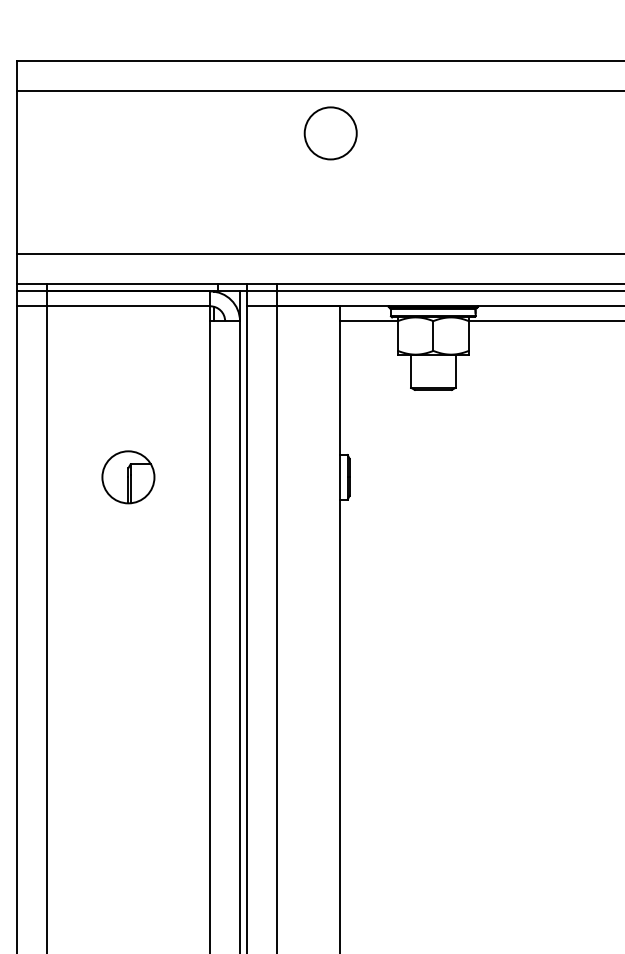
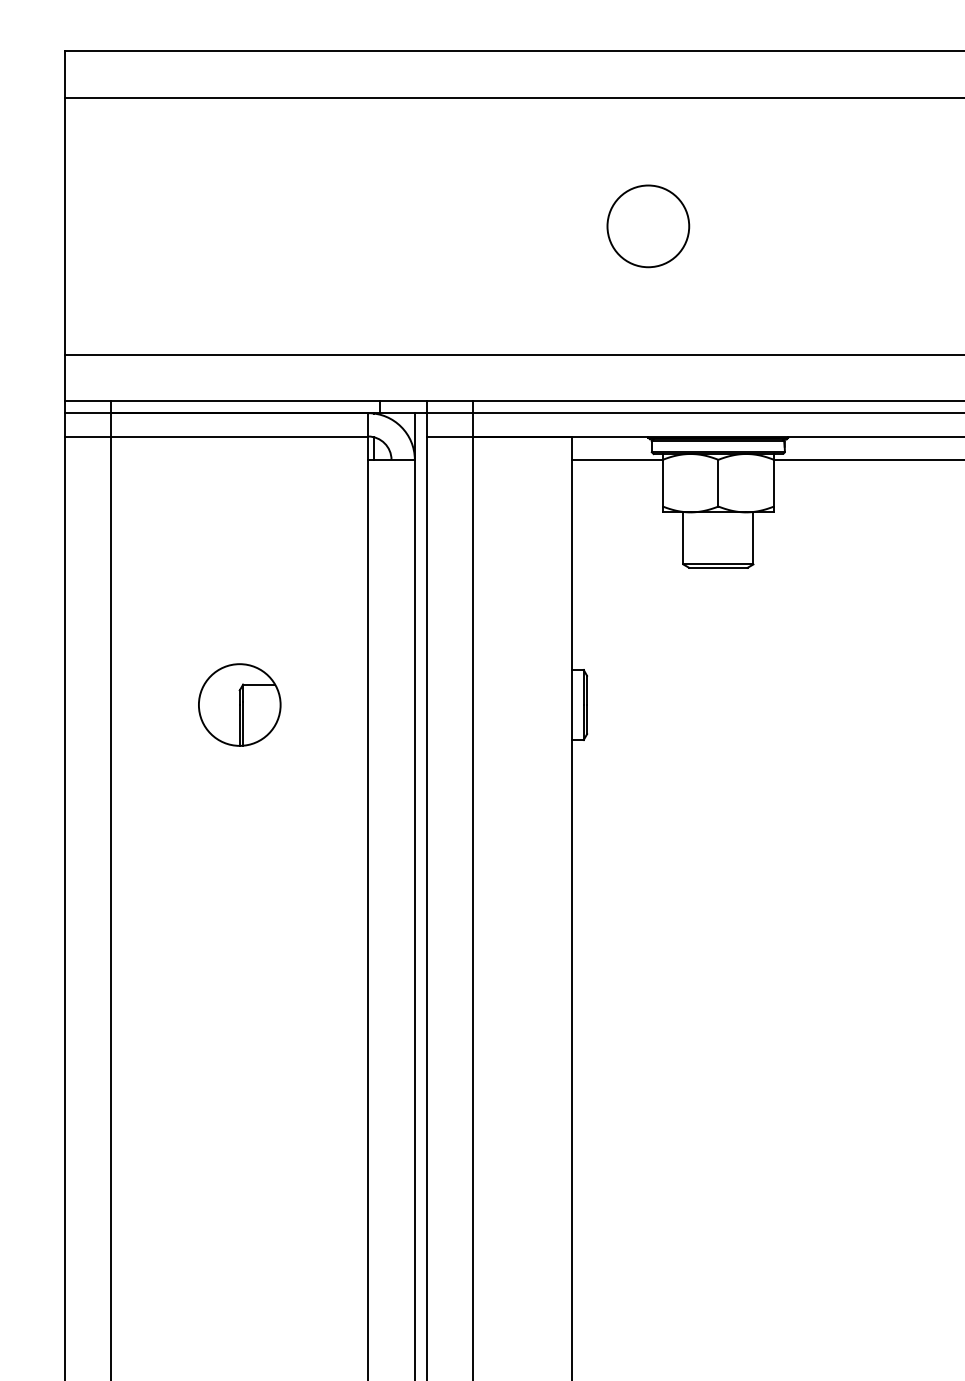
circle: (330, 133) -> (647, 226), moved

